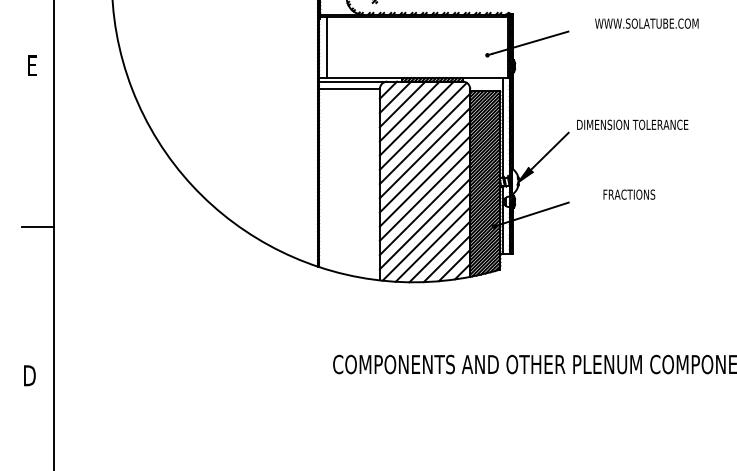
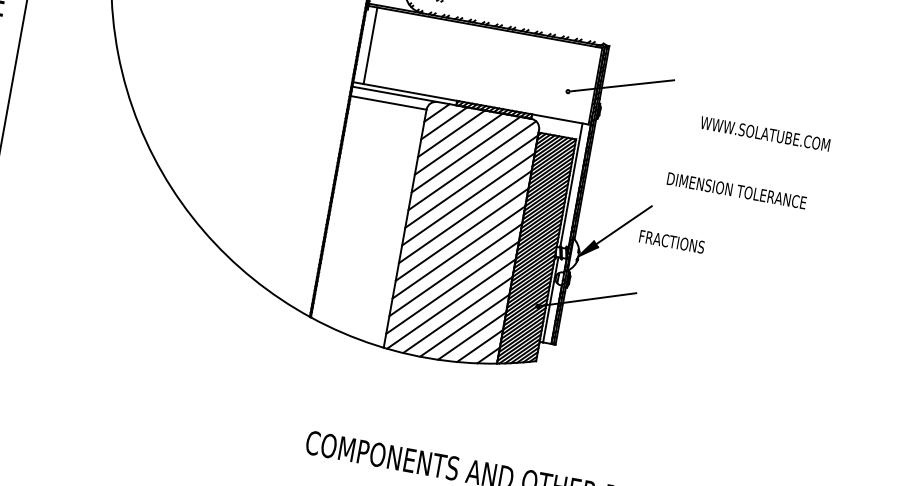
text: (646, 23) -> (764, 133), moved
text: (632, 124) -> (736, 190), moved
text: (629, 194) -> (672, 241), moved

